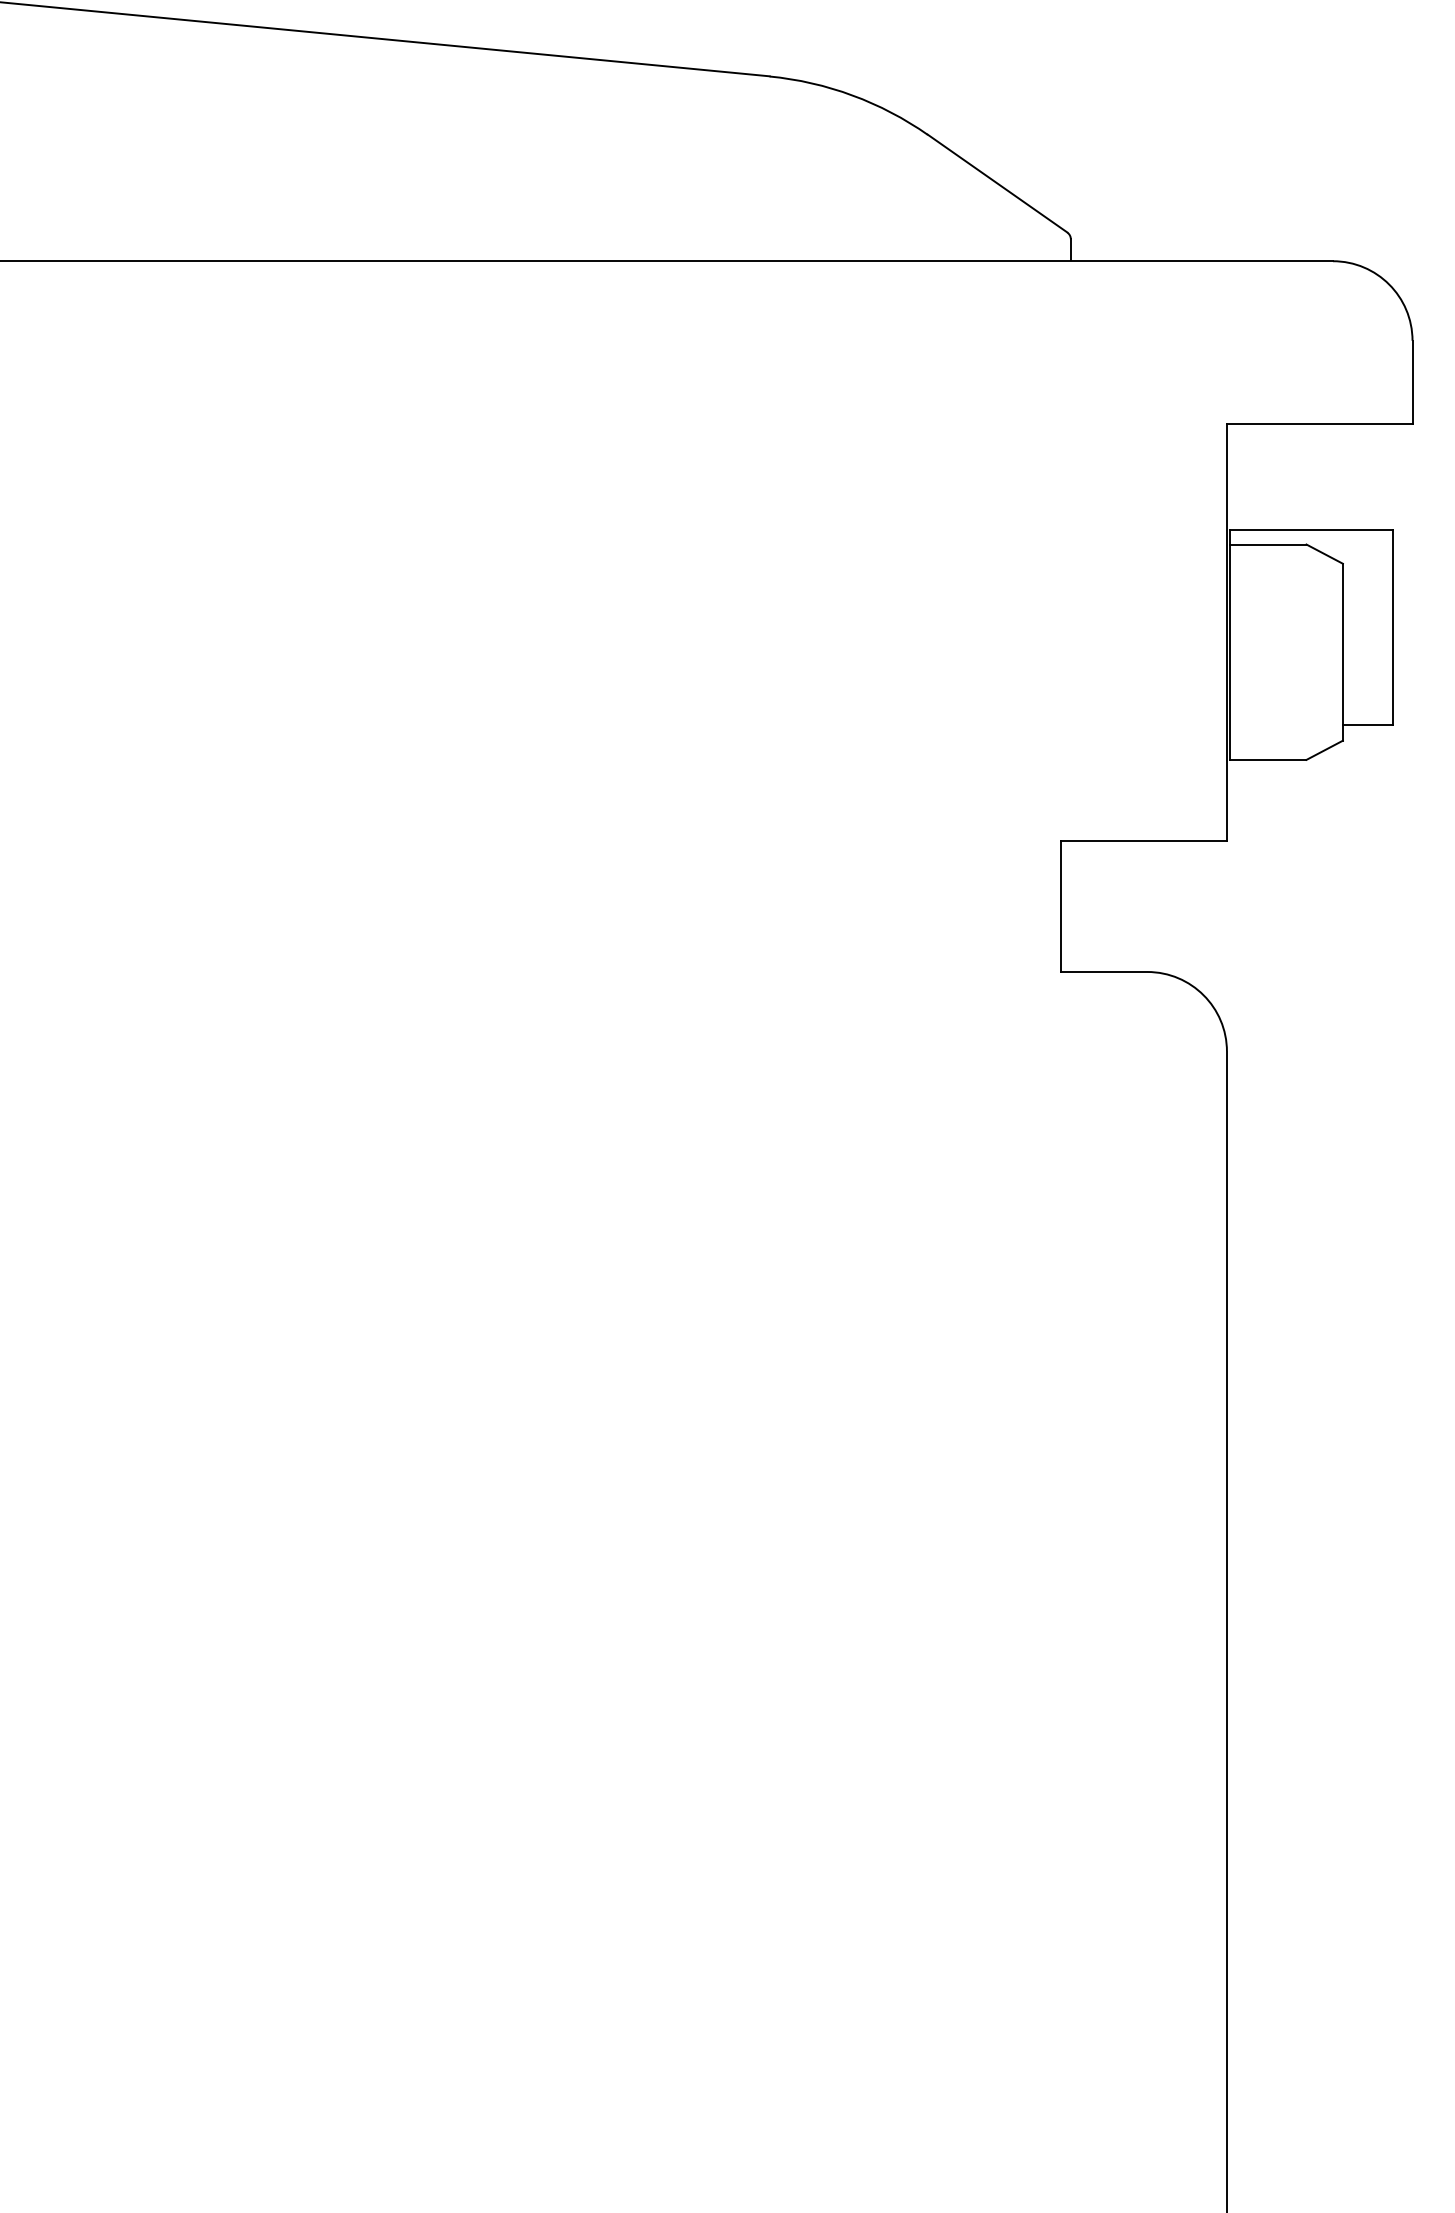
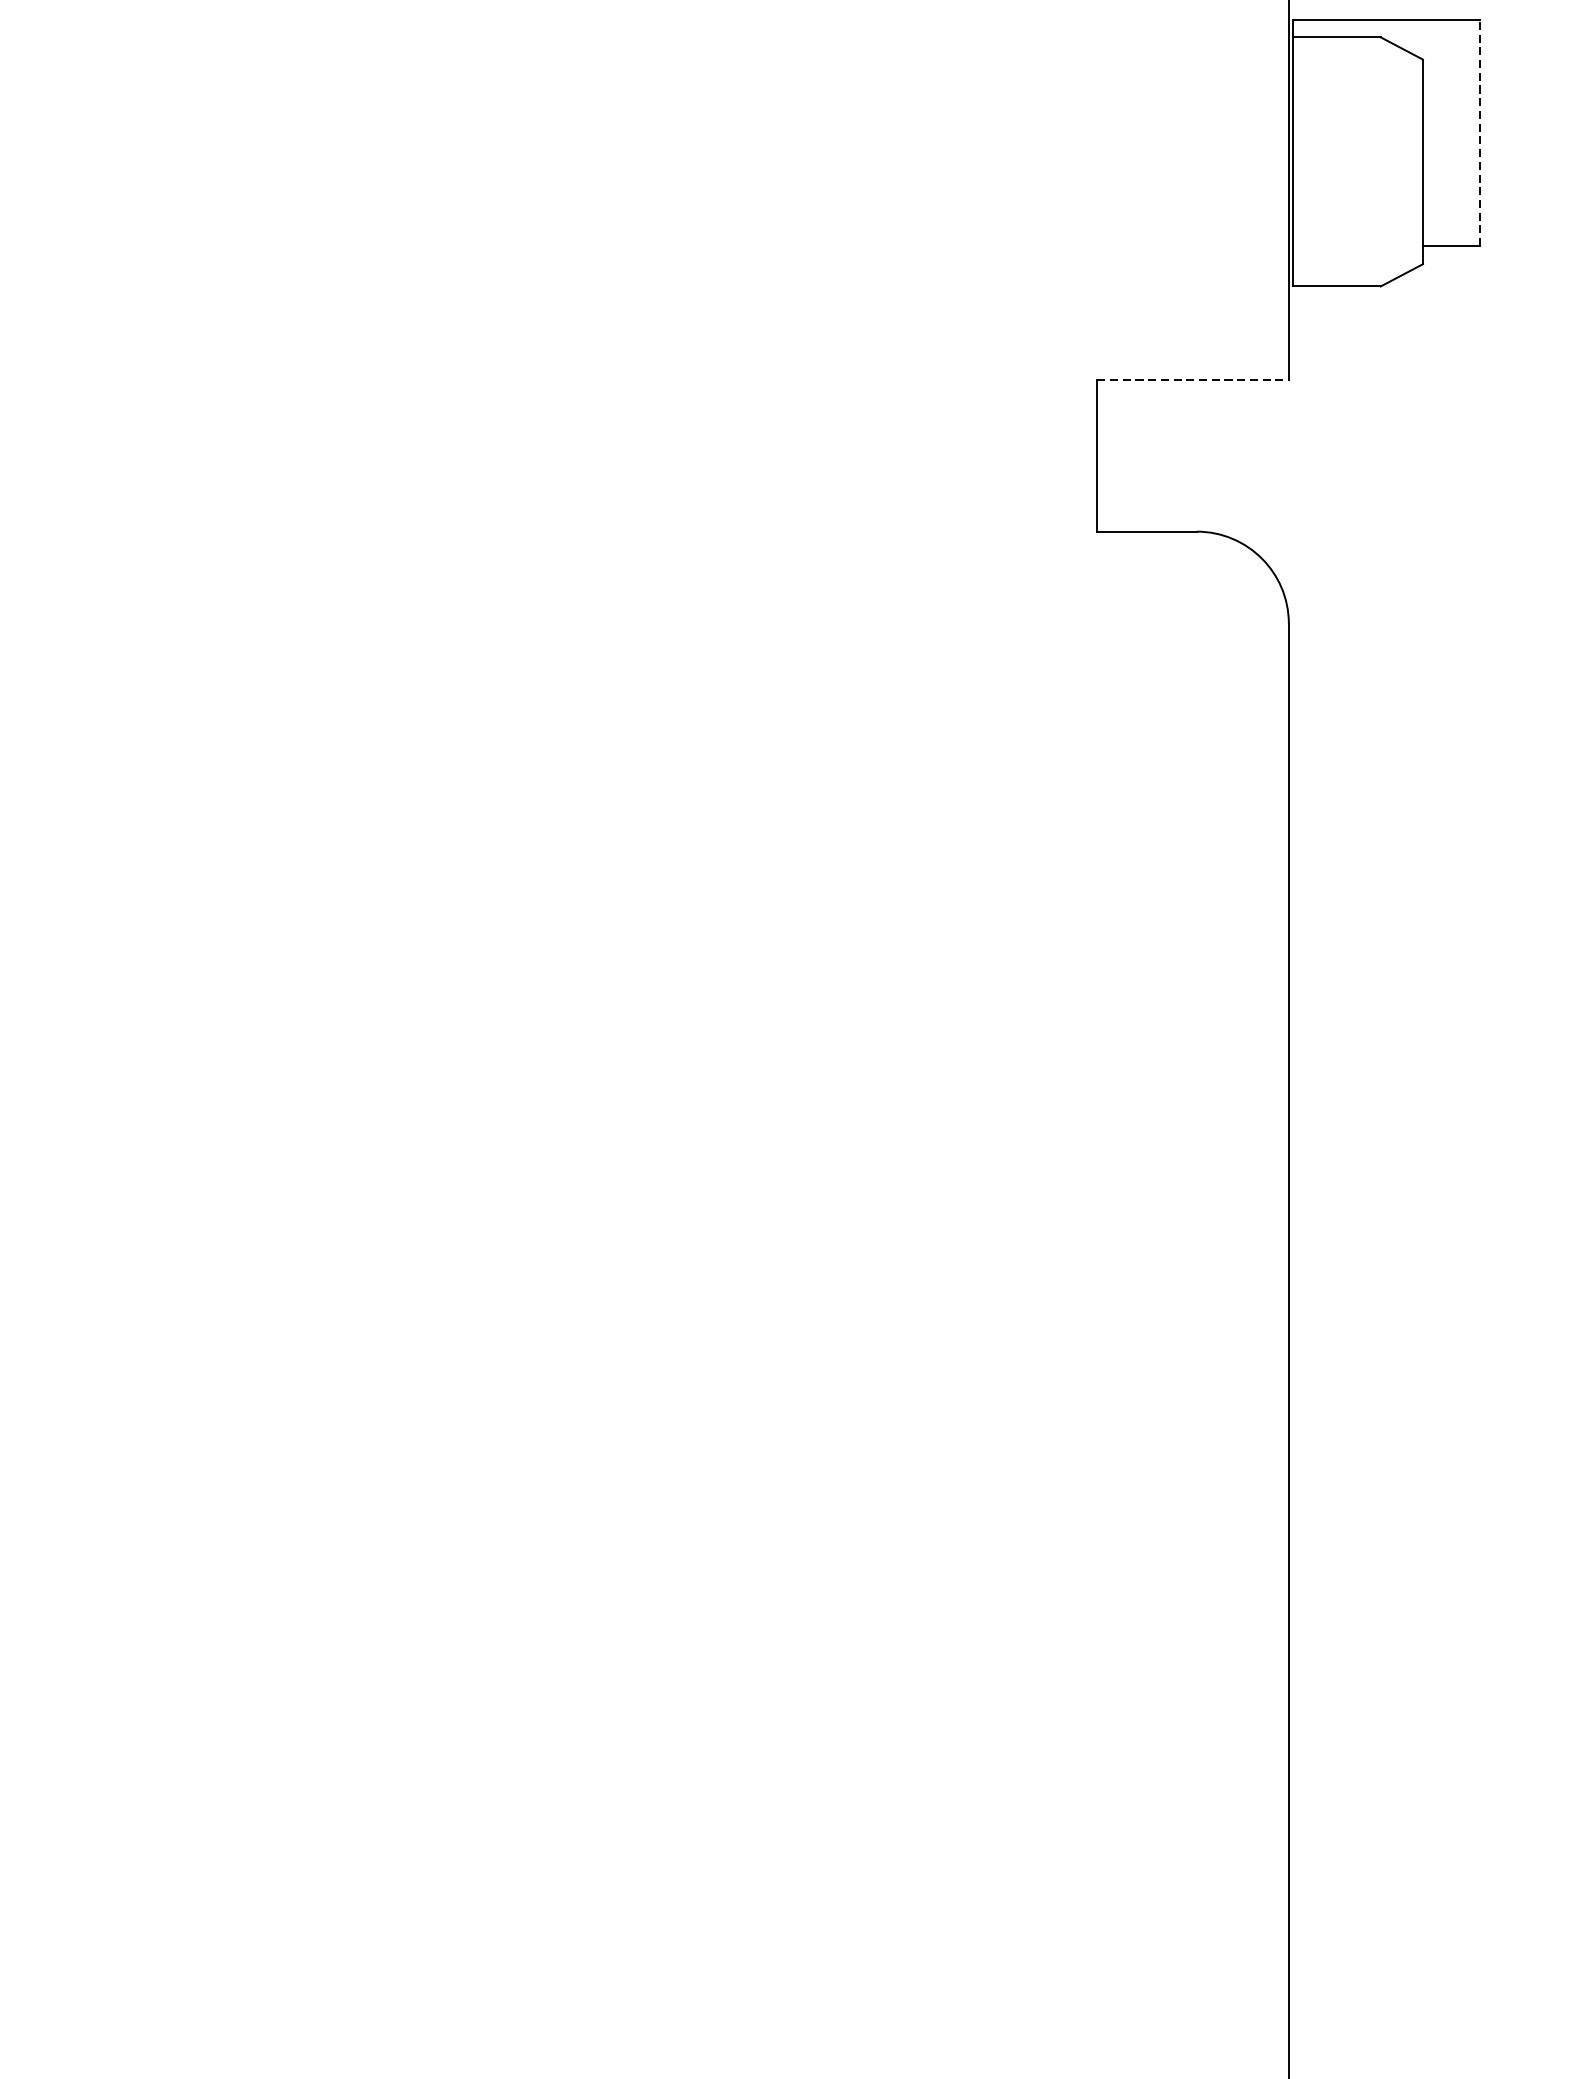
line: (1392, 627) -> (1480, 133), solid -> dashed
line: (1144, 841) -> (1193, 380), solid -> dashed

